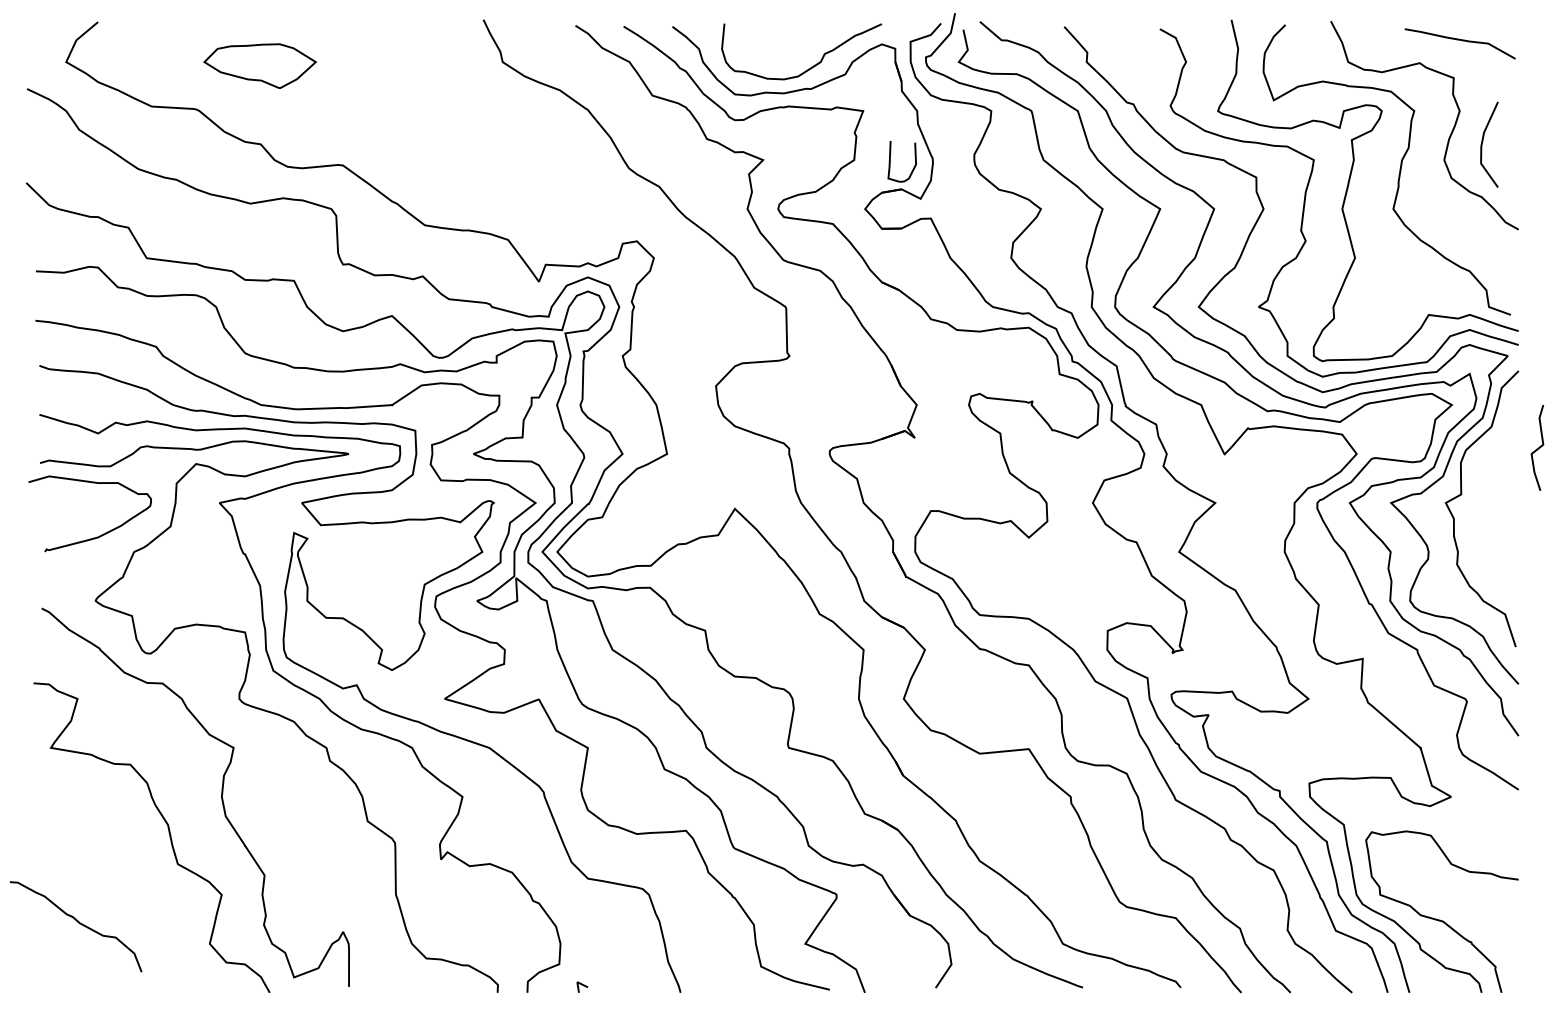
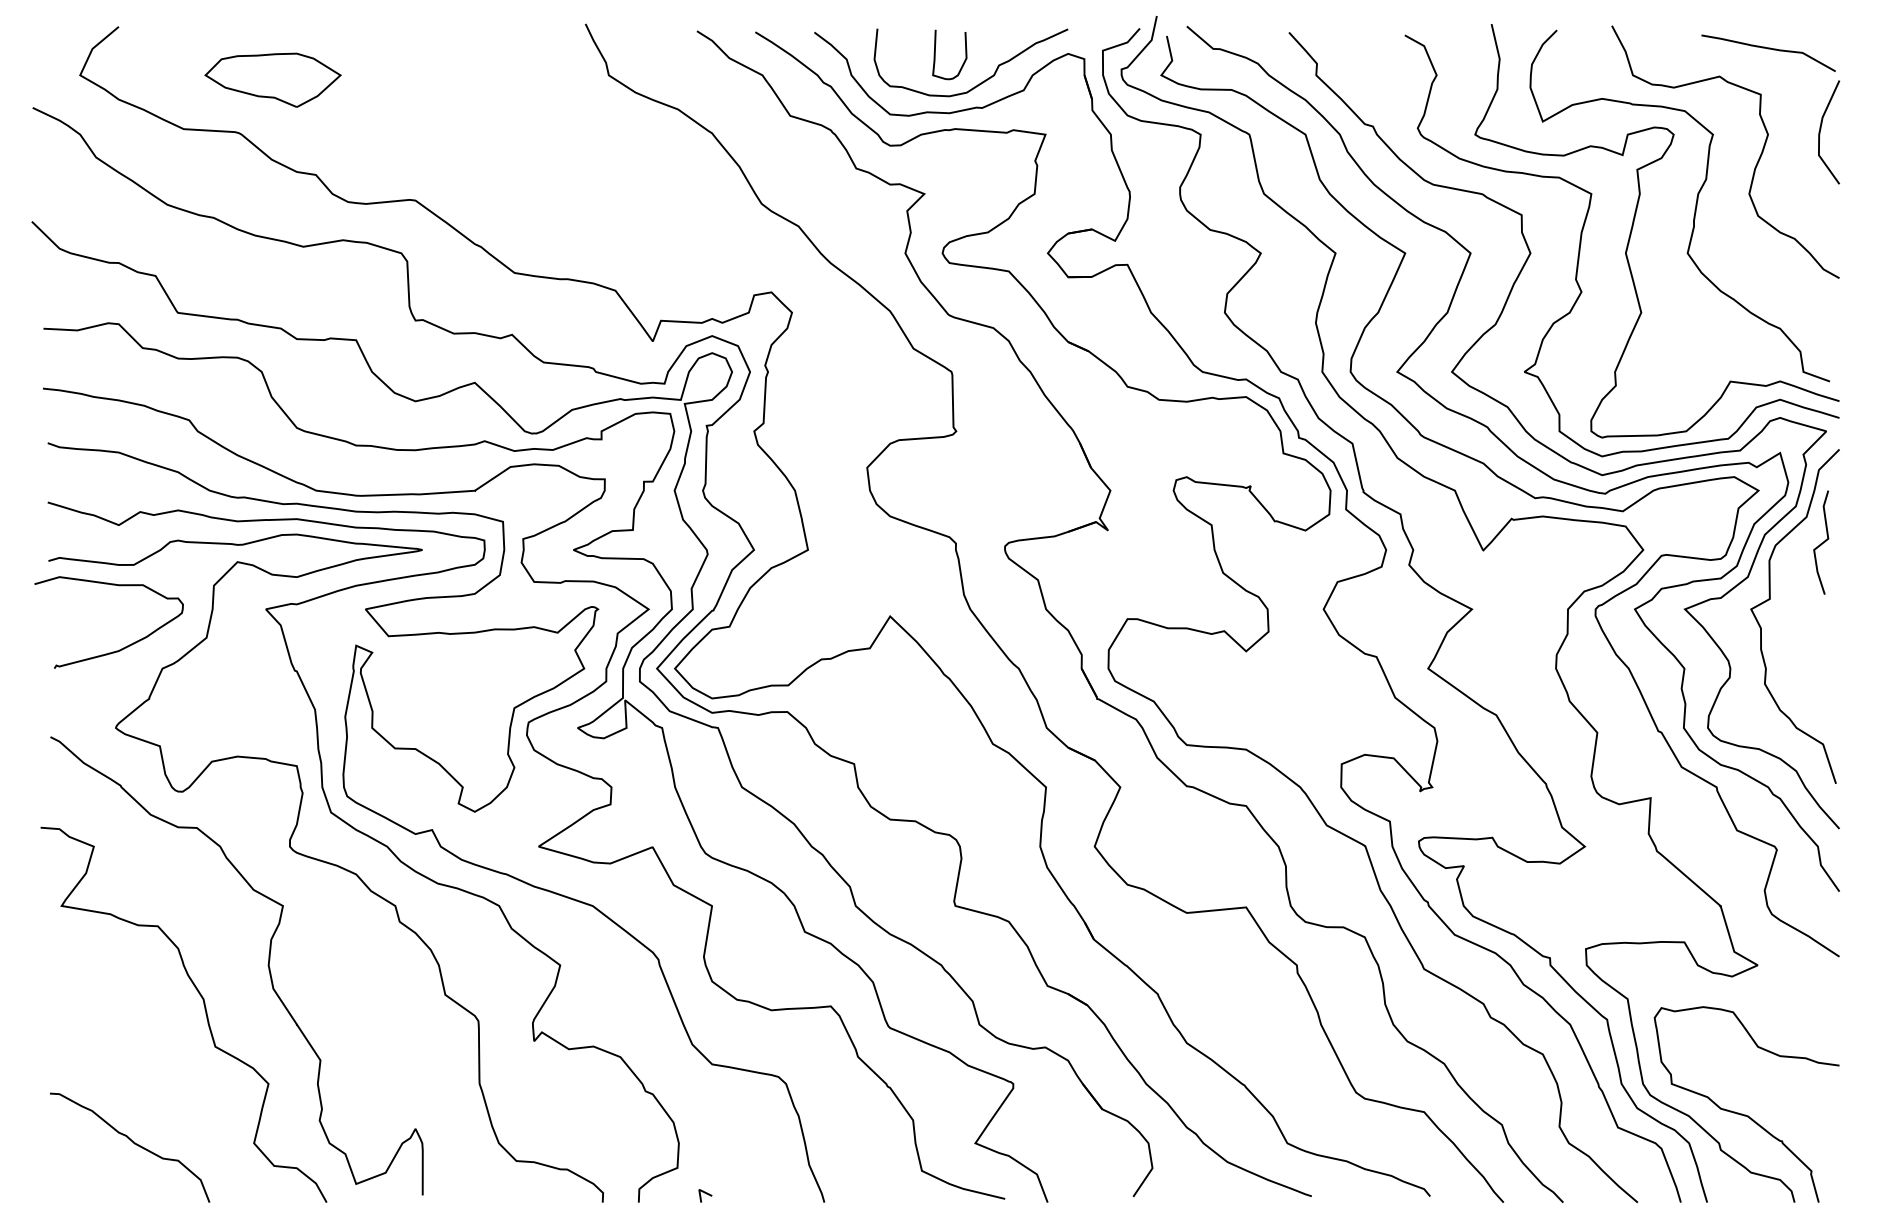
part: (259, 65) -> (272, 79), moved
line: (1483, 142) -> (1821, 129), moved
curve: (890, 161) -> (935, 54), moved
curve: (1537, 447) -> (1821, 542), moved
curve: (78, 923) -> (133, 1143), moved

